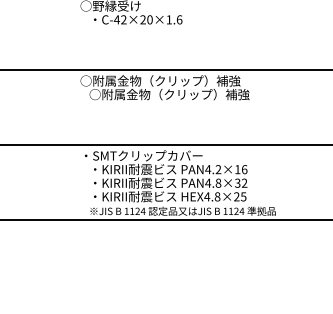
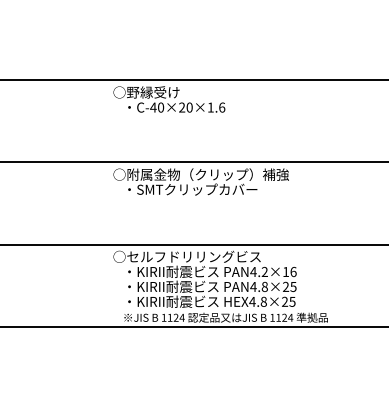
text: (124, 19) -> (161, 107), C-42×20×1.6 -> C-40×20×1.6
text: (168, 94) -> (210, 189), ○附属金物（クリップ）補強 -> ・SMTクリップカバー
text: (147, 155) -> (186, 256), ・SMTクリップカバー -> ○セルフドリリングビス
text: (240, 182) -> (289, 286), PAN4.8×32 -> PAN4.8×25

